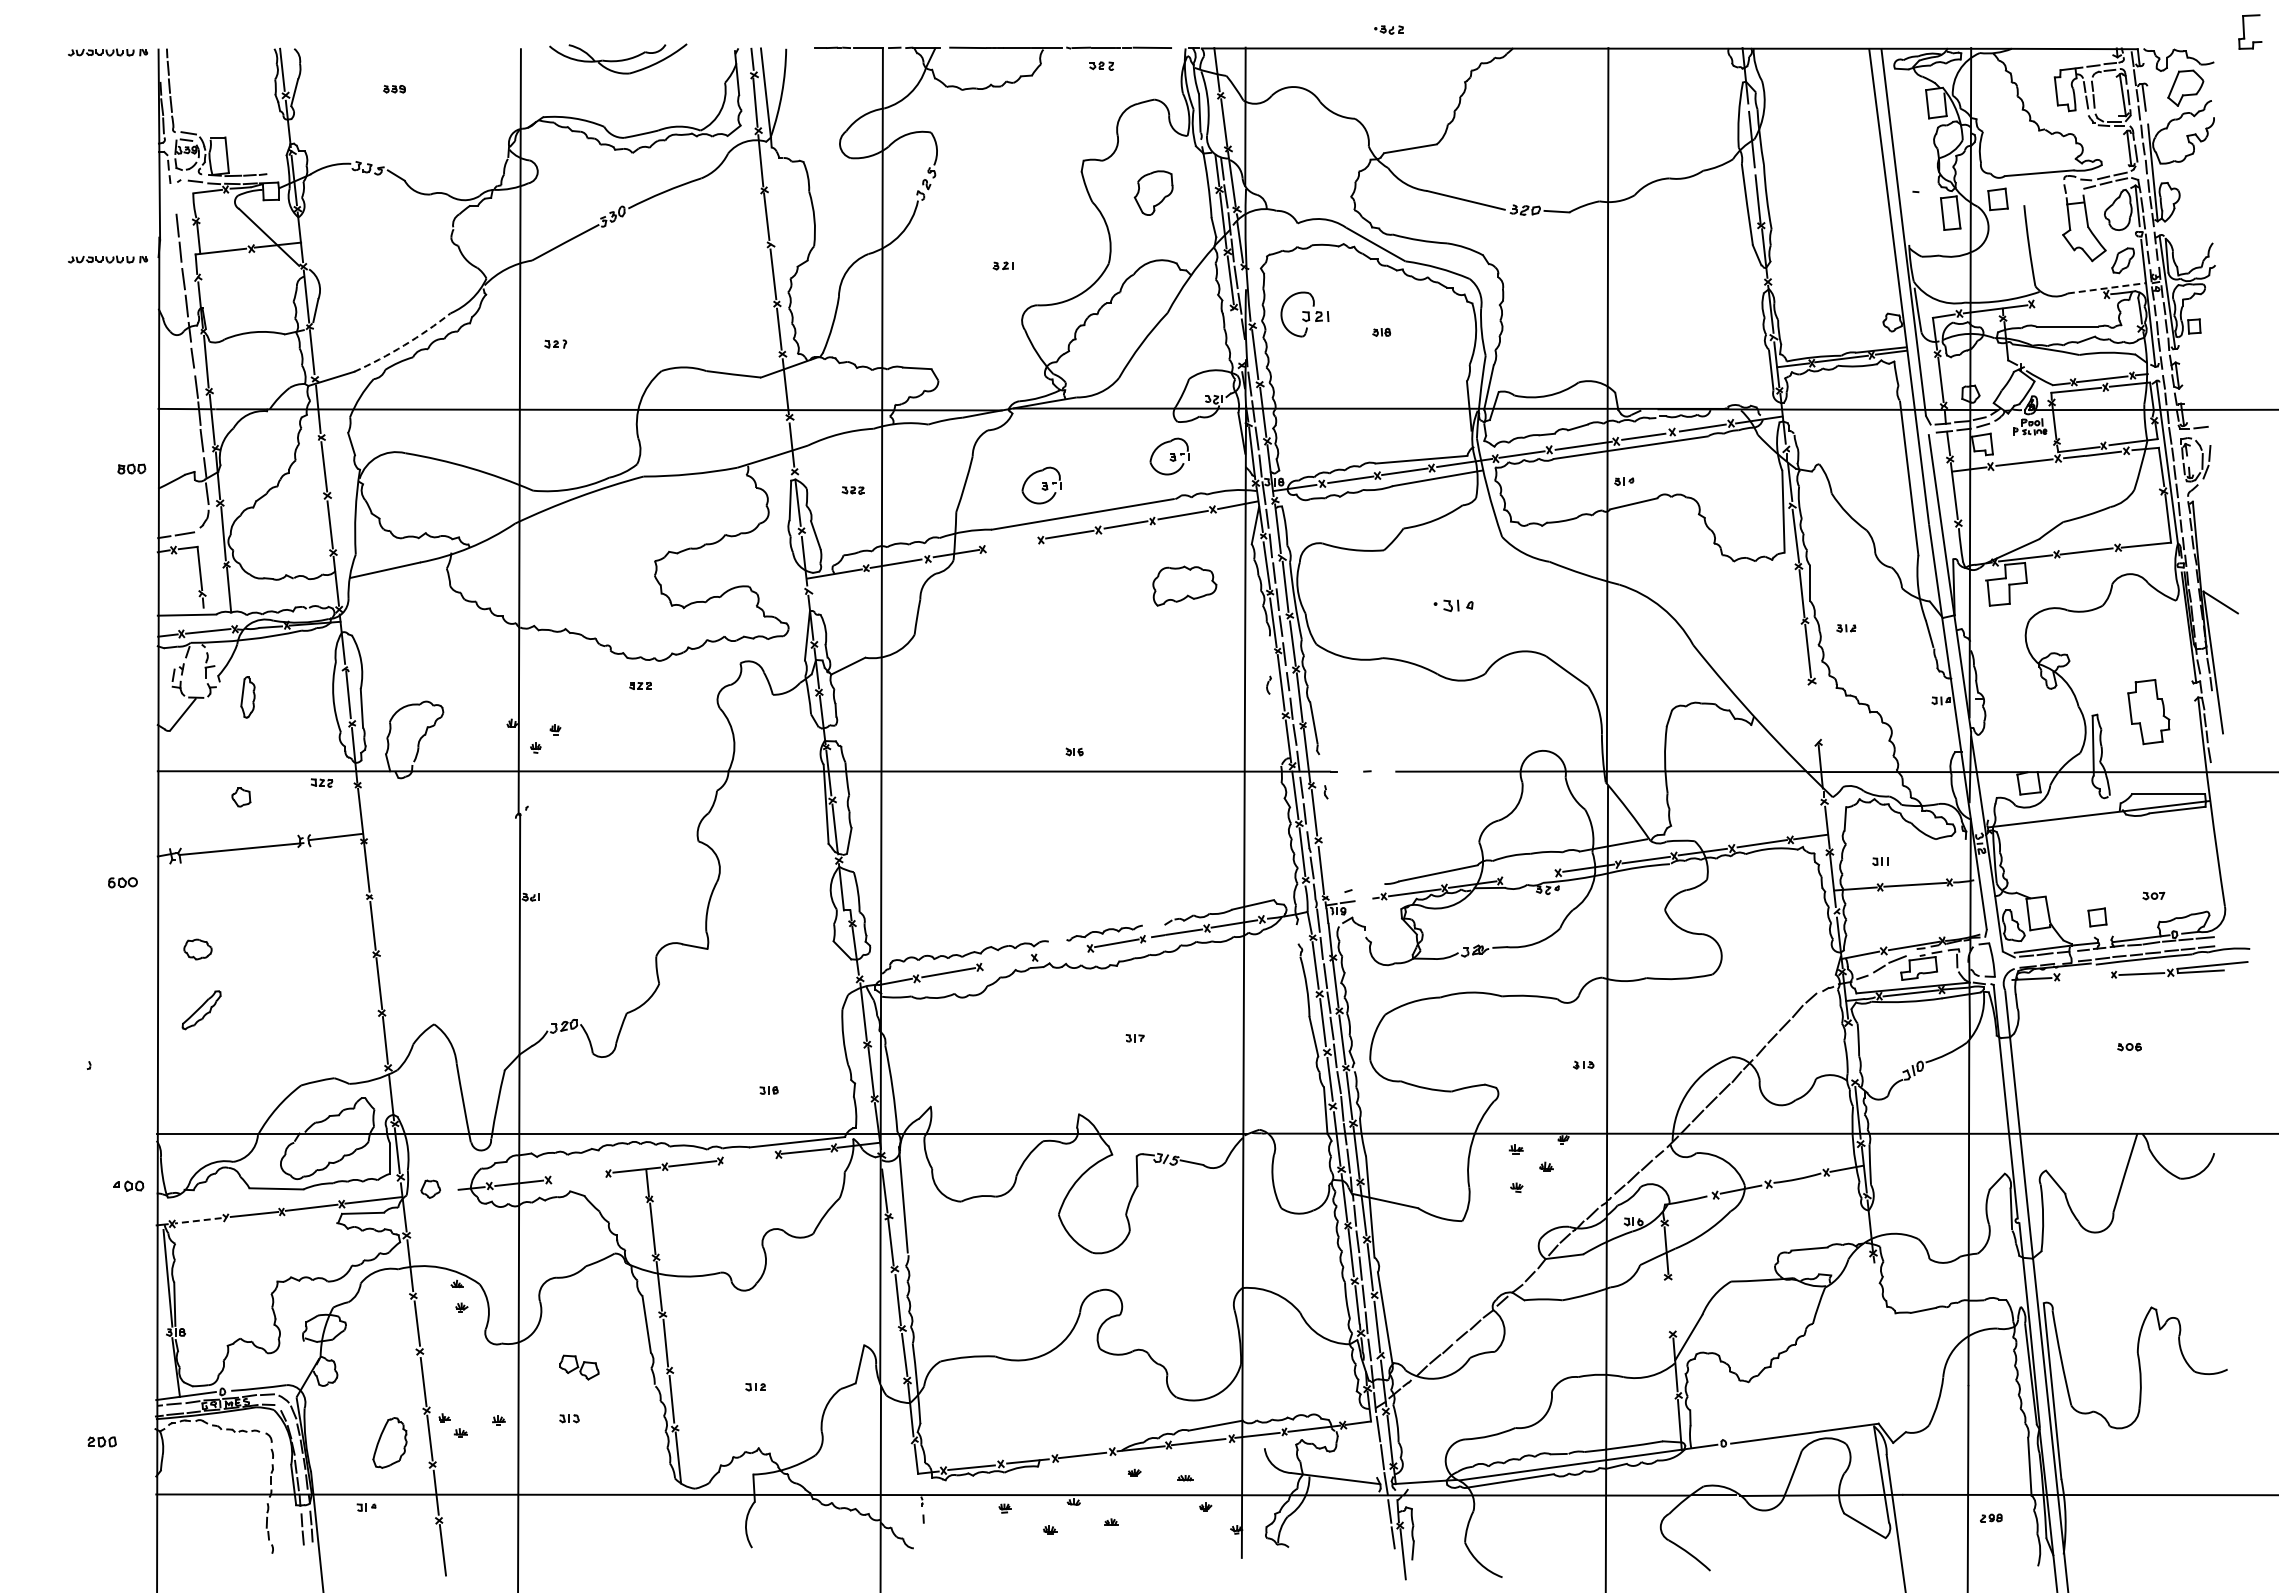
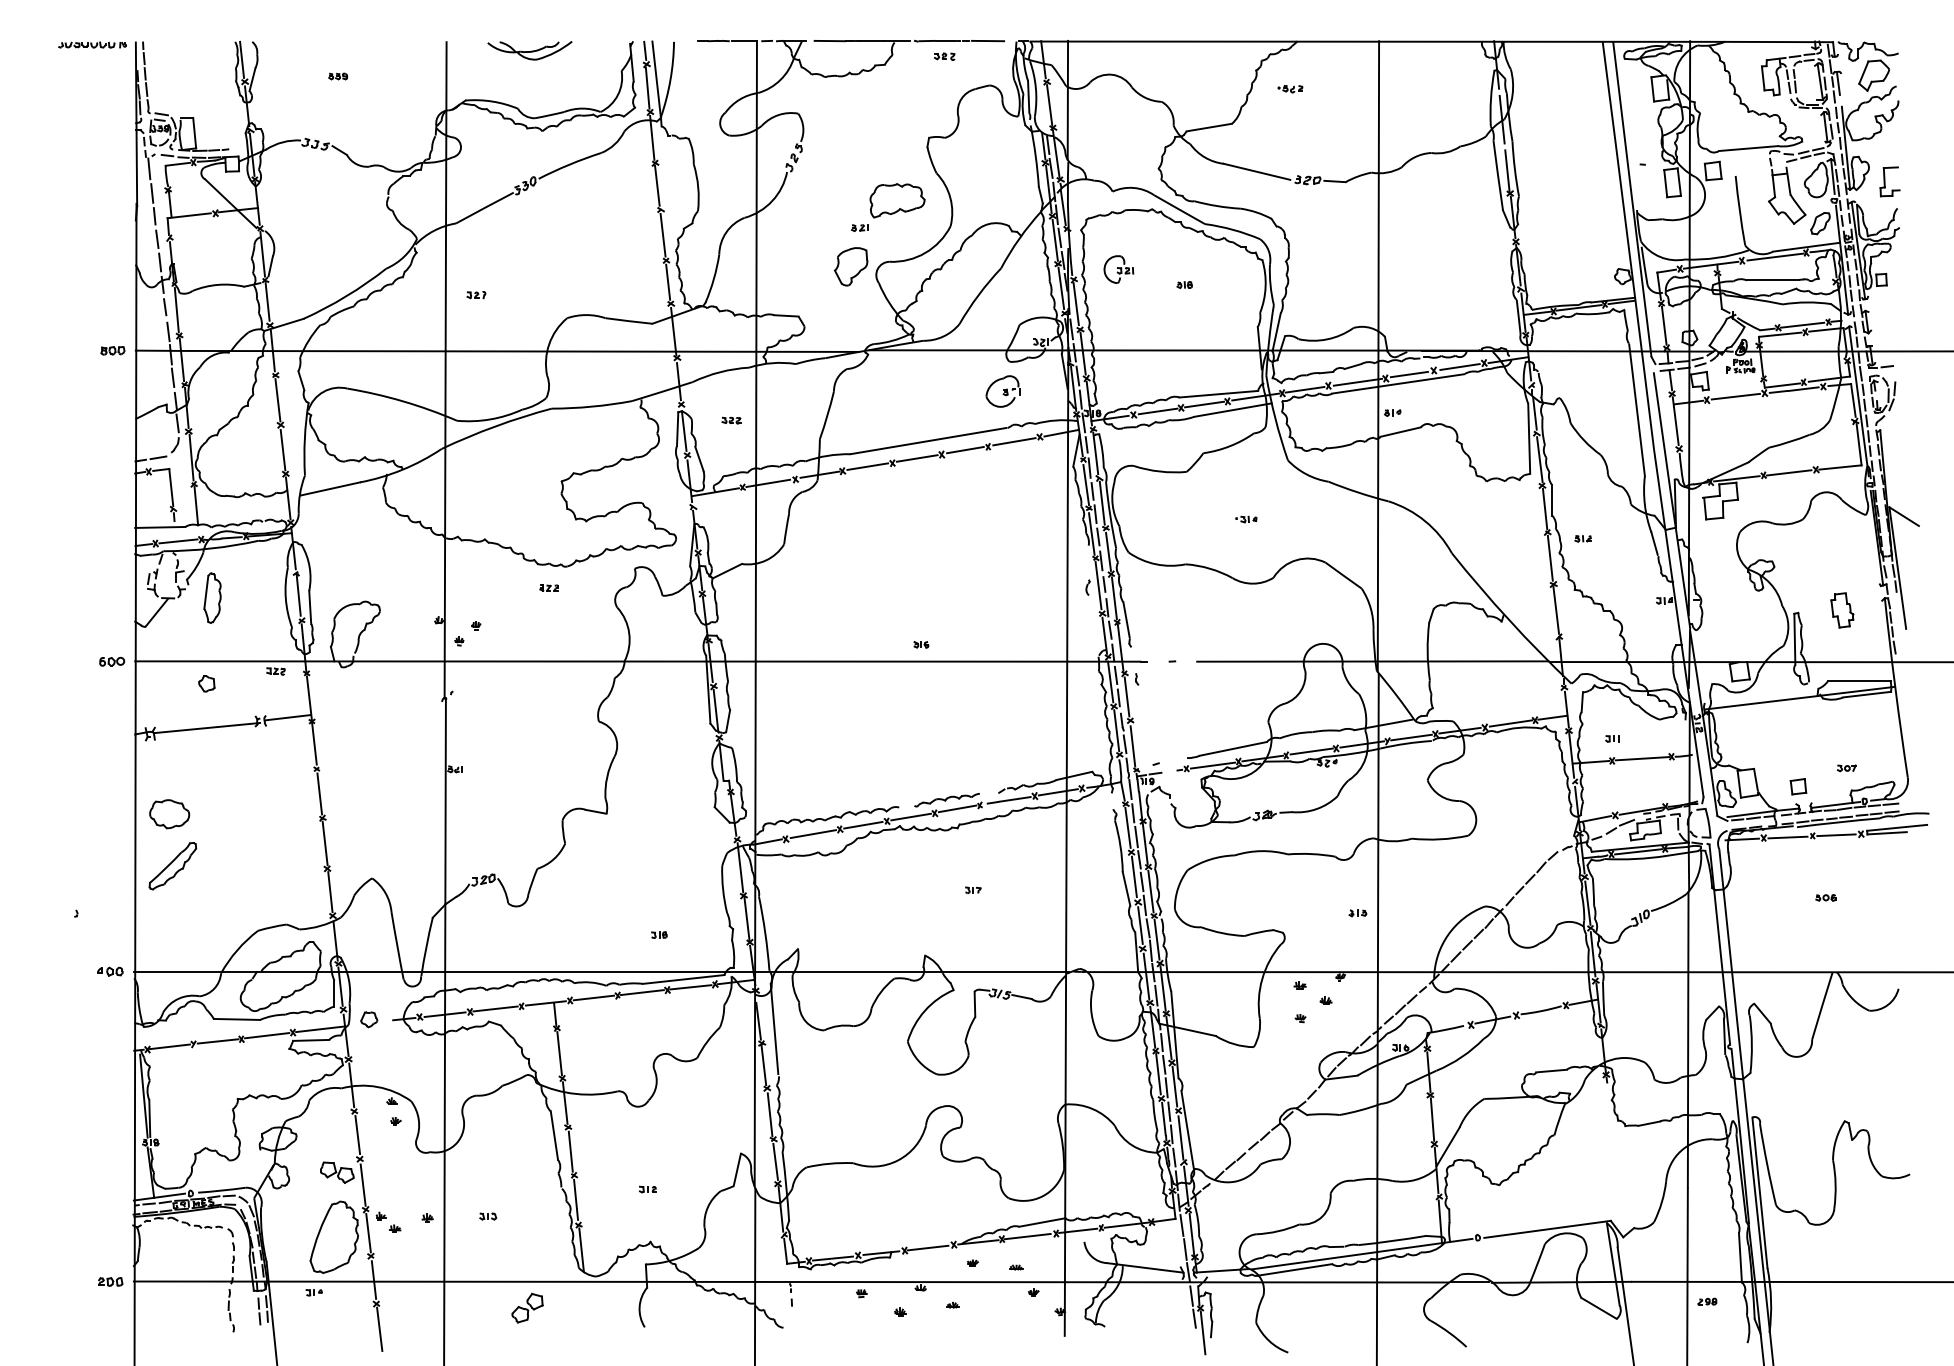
part: (1388, 29) -> (1289, 88), moved
part: (2250, 31) -> (1890, 181), moved
part: (617, 59) -> (529, 51), size x0.71
part: (1153, 192) -> (850, 266), moved
line: (174, 196) -> (149, 168), added
part: (108, 259) -> (92, 222), removed
line: (2107, 288) -> (1807, 247), dashed -> solid
line: (2070, 299) -> (1775, 256), added
part: (1304, 313) -> (1118, 268), size x0.71
line: (1237, 336) -> (1061, 288), added
arc: (404, 345) -> (346, 296), dashed -> solid
part: (131, 468) -> (112, 350), moved
part: (1041, 485) -> (892, 416), removed
line: (1011, 544) -> (867, 466), added
part: (1184, 585) -> (897, 200), moved
part: (1453, 605) -> (1246, 519), size x0.62
part: (247, 697) -> (212, 598), size x1.43
line: (1814, 711) -> (1555, 610), added
part: (2148, 711) -> (1842, 610), size x0.62
line: (1529, 875) -> (1311, 750), added
part: (122, 882) -> (111, 661), moved
part: (197, 949) -> (169, 814), size x1.67
line: (1062, 952) -> (910, 816), added
line: (1006, 962) -> (862, 825), added
line: (2084, 976) -> (1787, 837), added
part: (201, 1010) -> (172, 866), size x1.43
line: (1851, 1053) -> (1587, 903), added
line: (749, 1157) -> (642, 992), added
line: (577, 1176) -> (495, 1008), added
part: (128, 1185) -> (110, 971), moved
line: (197, 1220) -> (169, 1046), dashed -> solid
line: (1670, 1305) -> (1432, 1119), added
part: (579, 1367) -> (337, 1172), moved
part: (101, 1441) -> (110, 1281), moved
part: (389, 1442) -> (333, 1236), size x1.67
part: (614, 1525) -> (526, 1308), added

